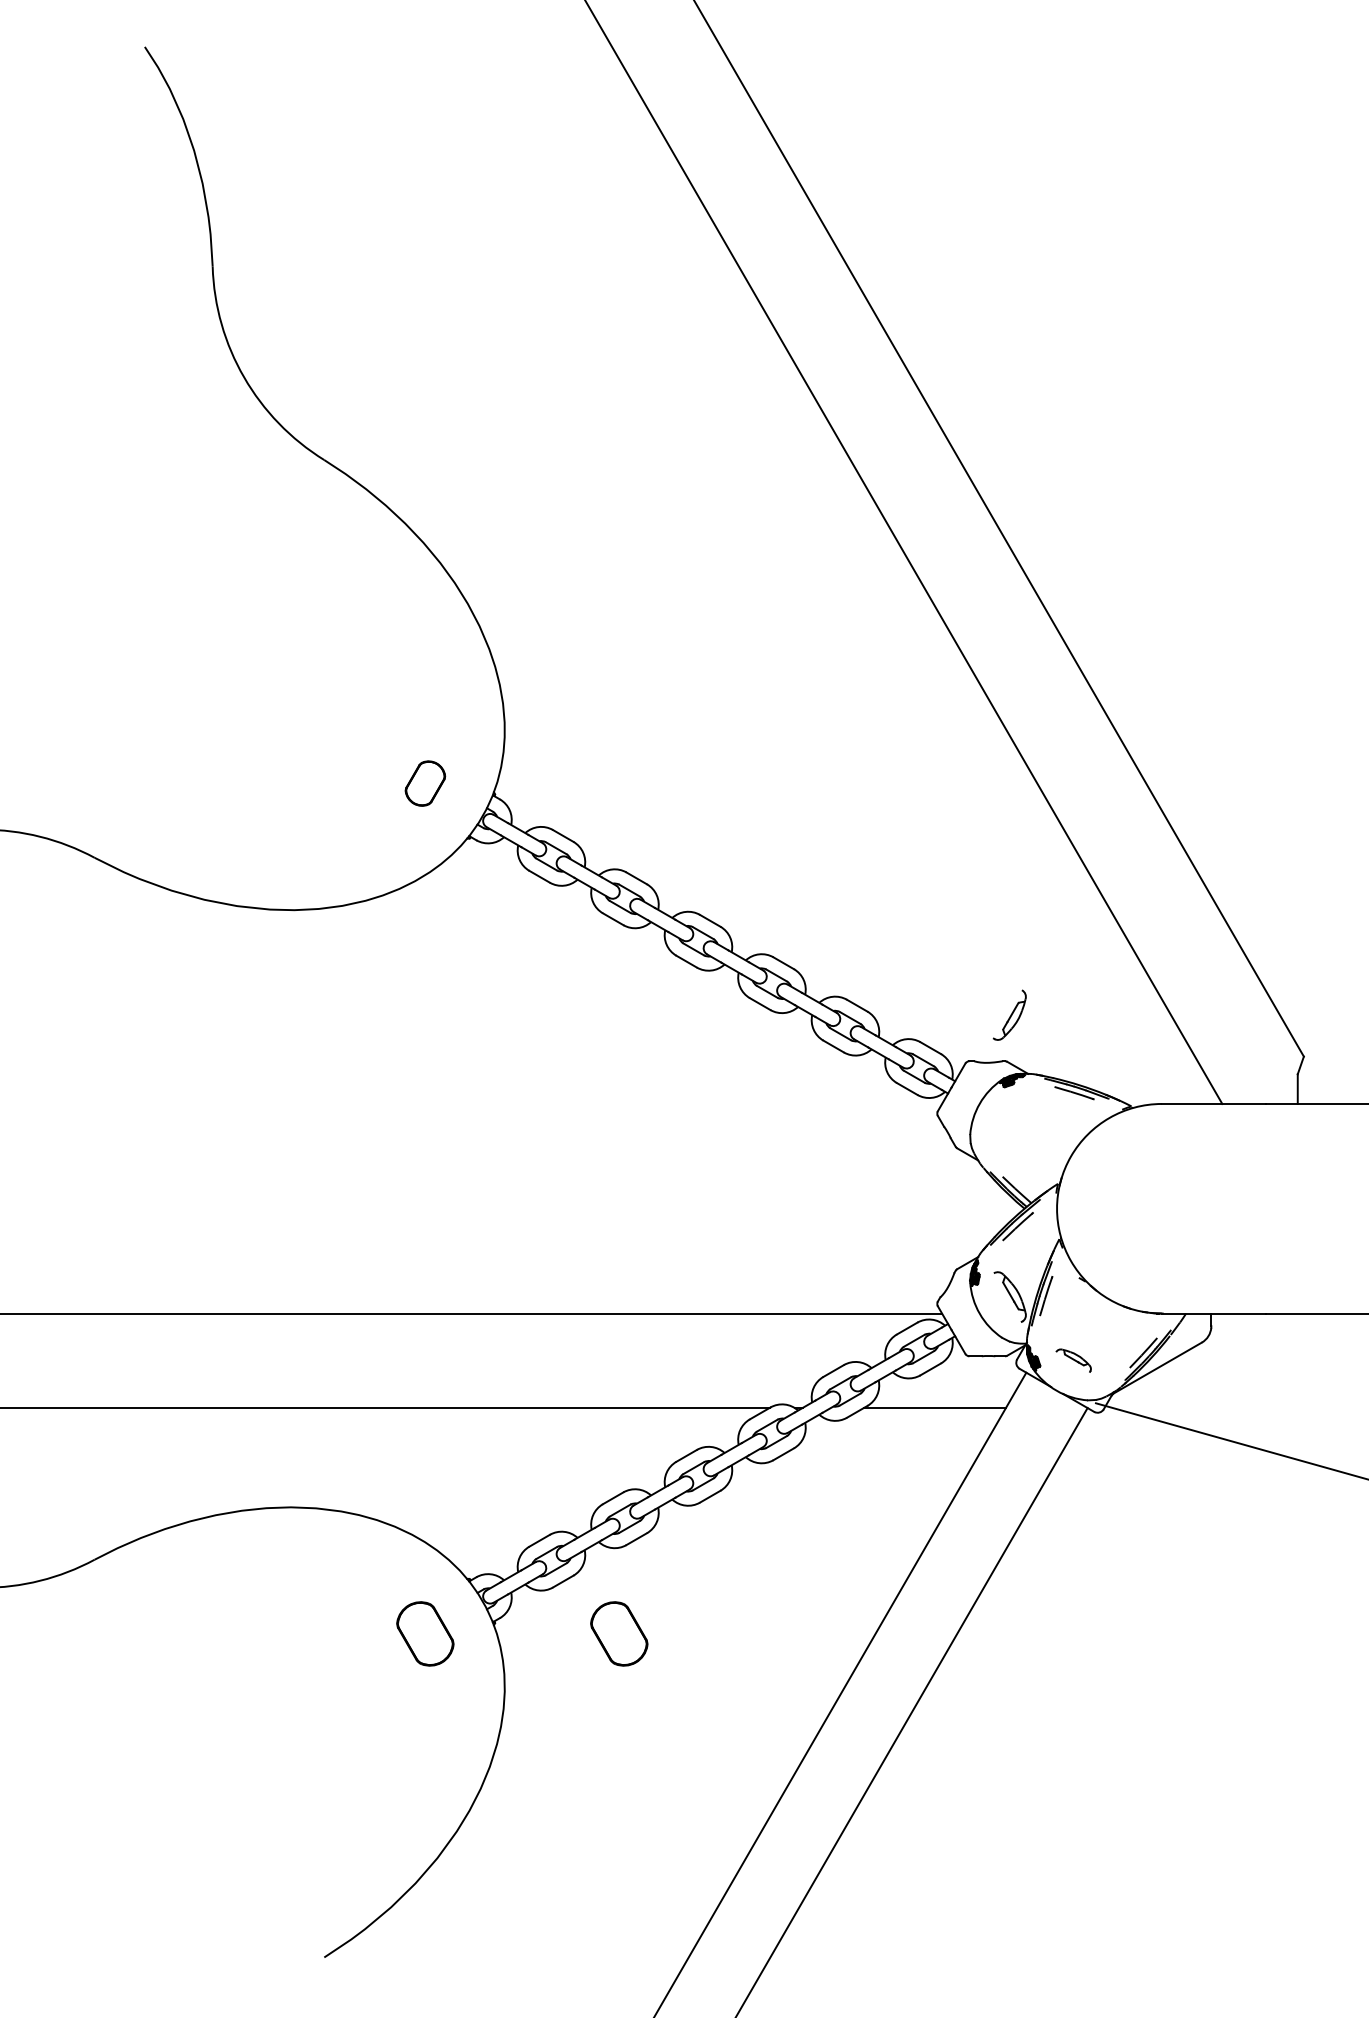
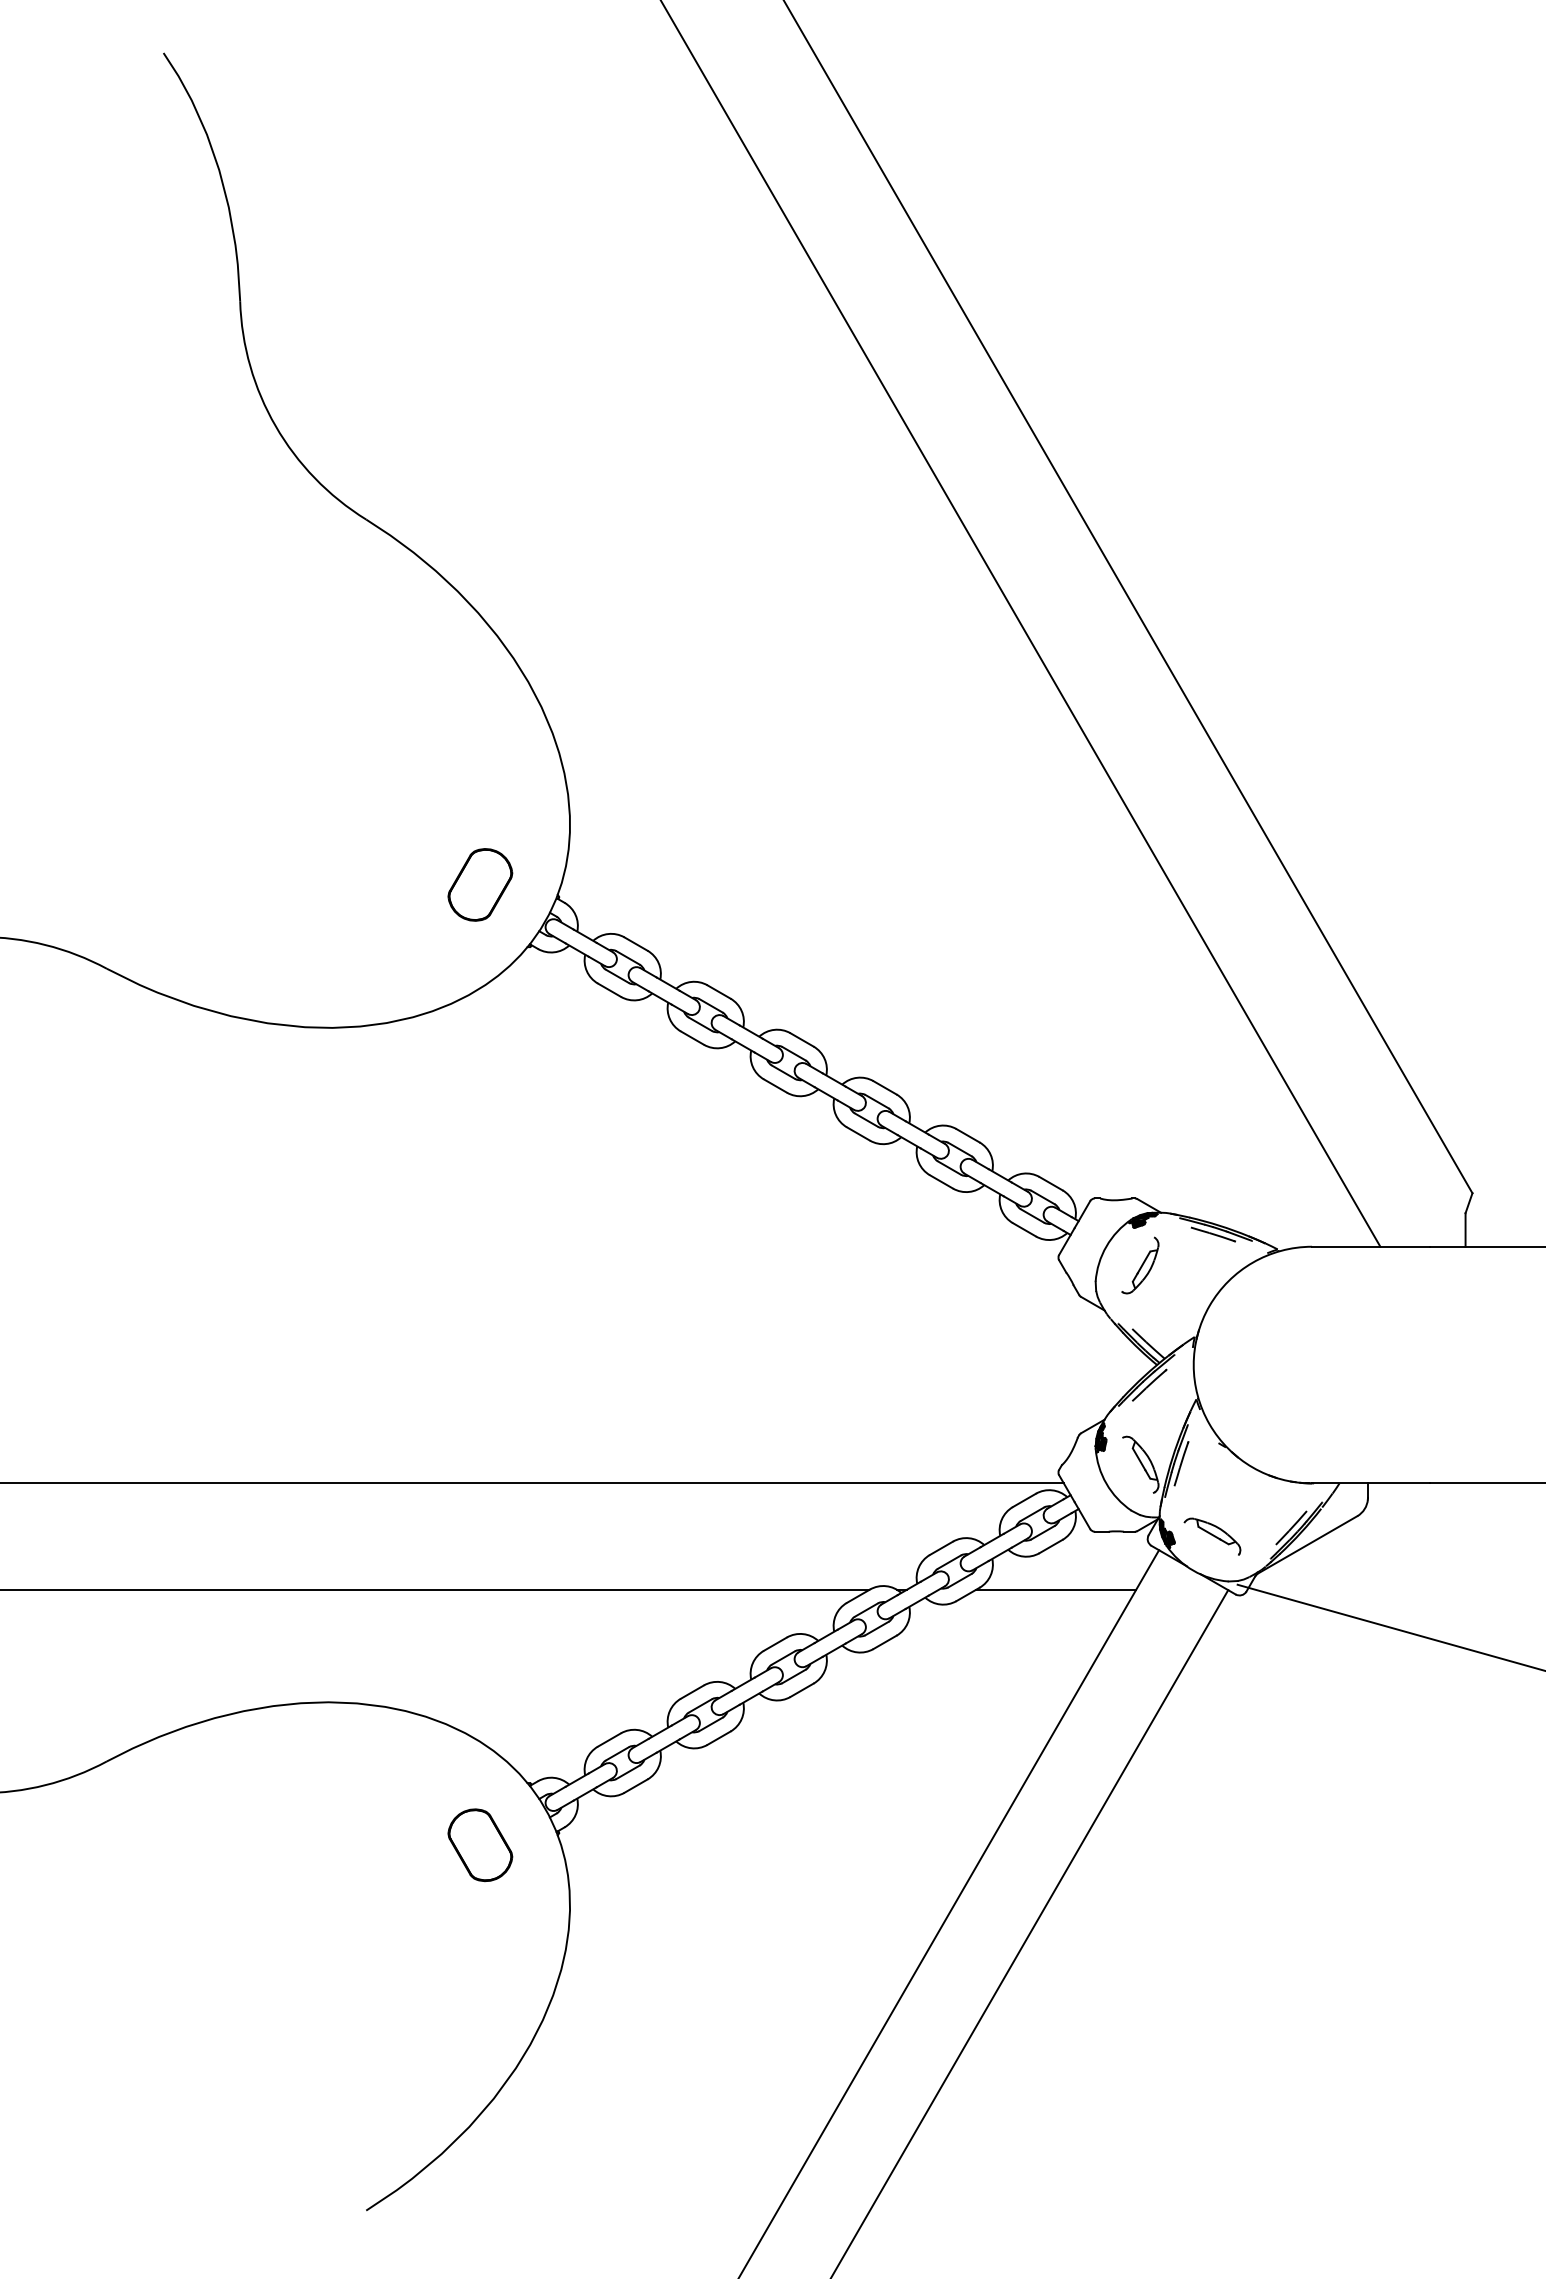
part: (425, 783) -> (480, 884), size x1.43
part: (1009, 1015) -> (1140, 1265), moved
part: (1073, 1360) -> (1212, 1536), size x1.43
part: (619, 1634) -> (699, 1845), removed

